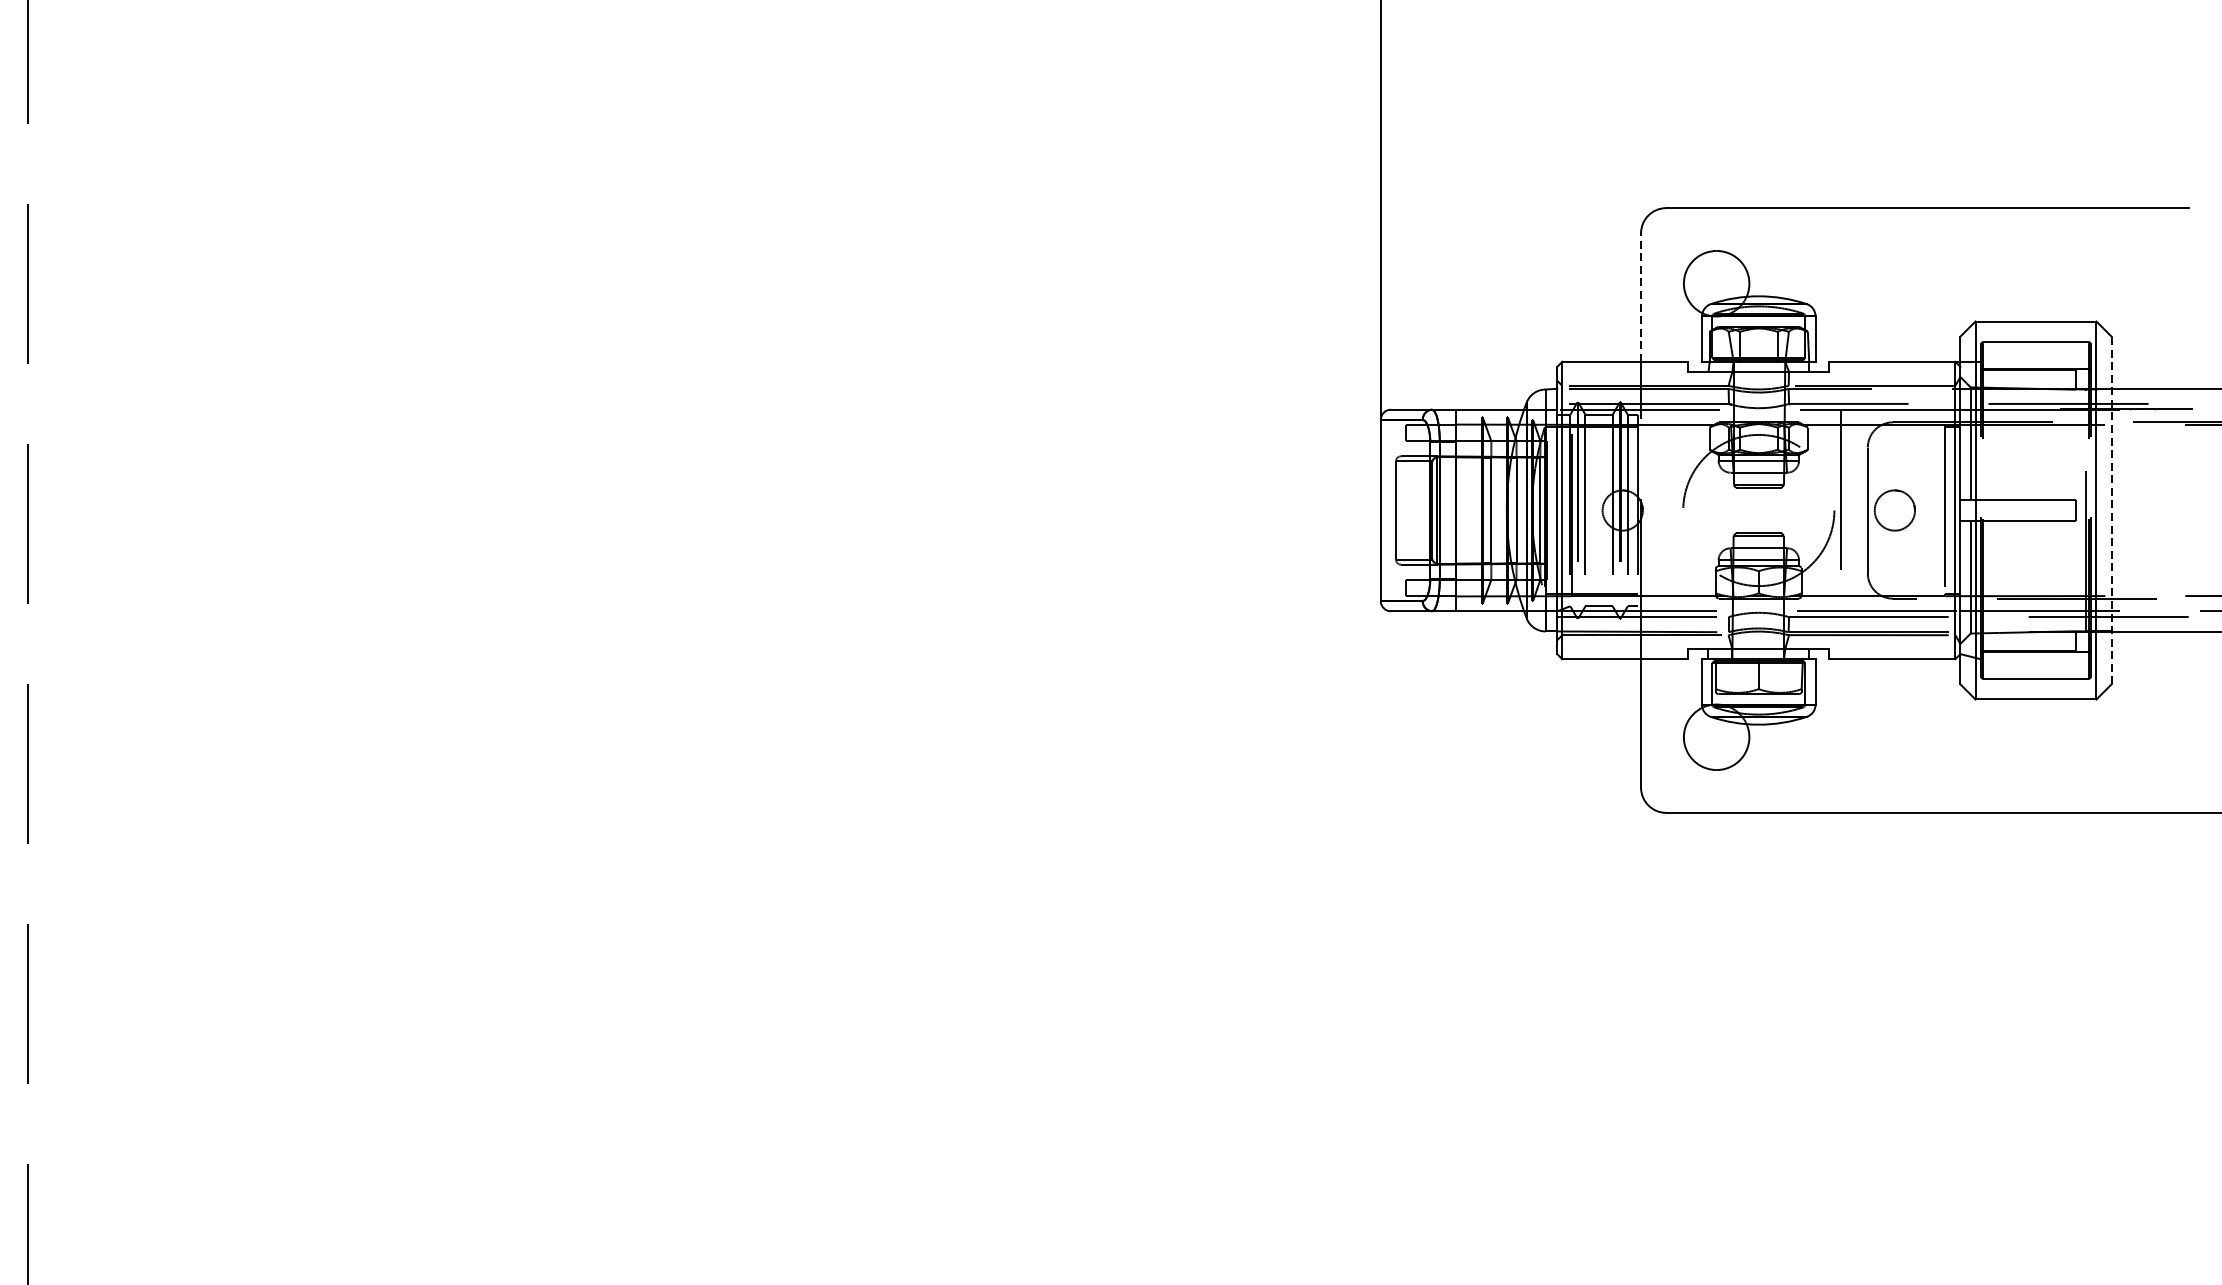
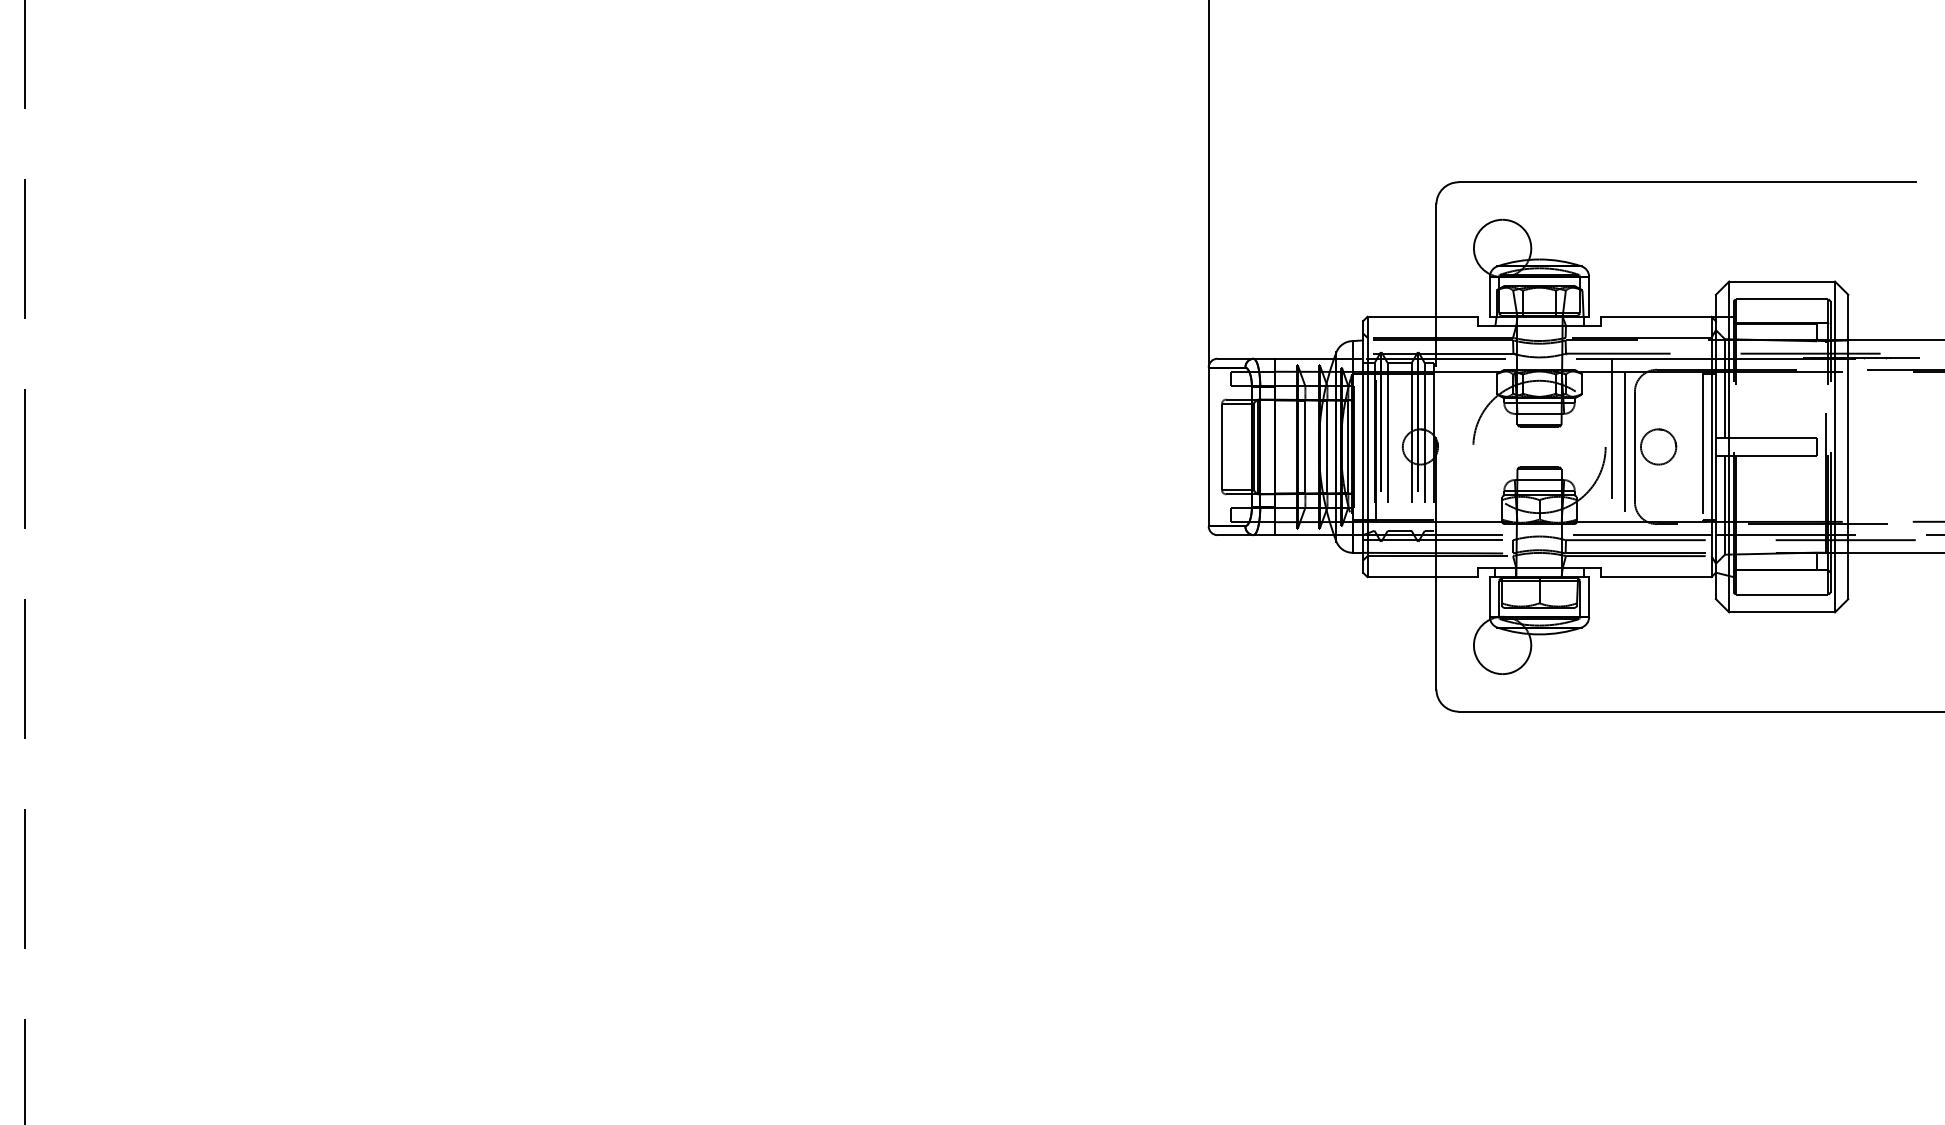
line: (1641, 297) -> (1436, 260), dashed -> solid
line: (1857, 509) -> (1625, 446), added
line: (2111, 509) -> (1848, 446), dashed -> solid

